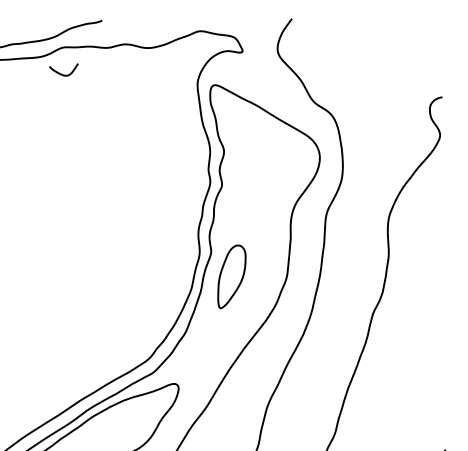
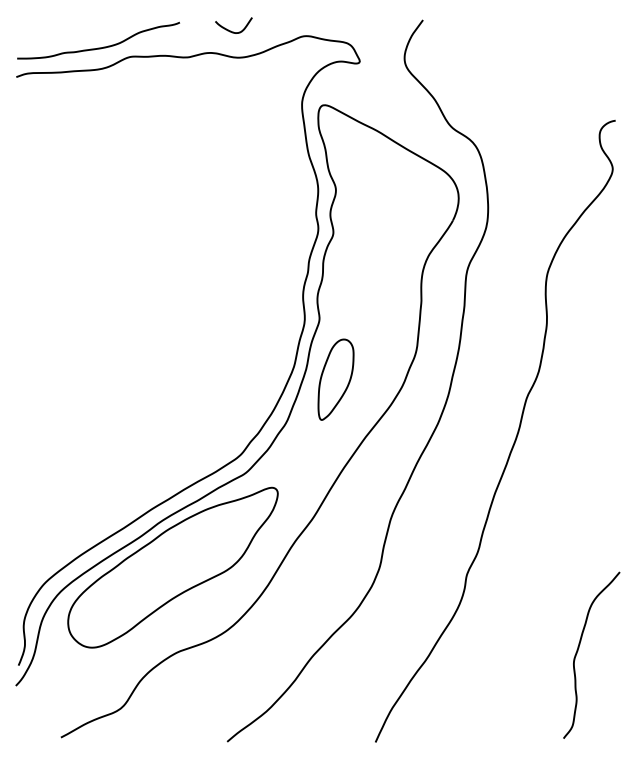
curve: (61, 73) -> (230, 30), moved
part: (231, 276) -> (335, 379), moved

